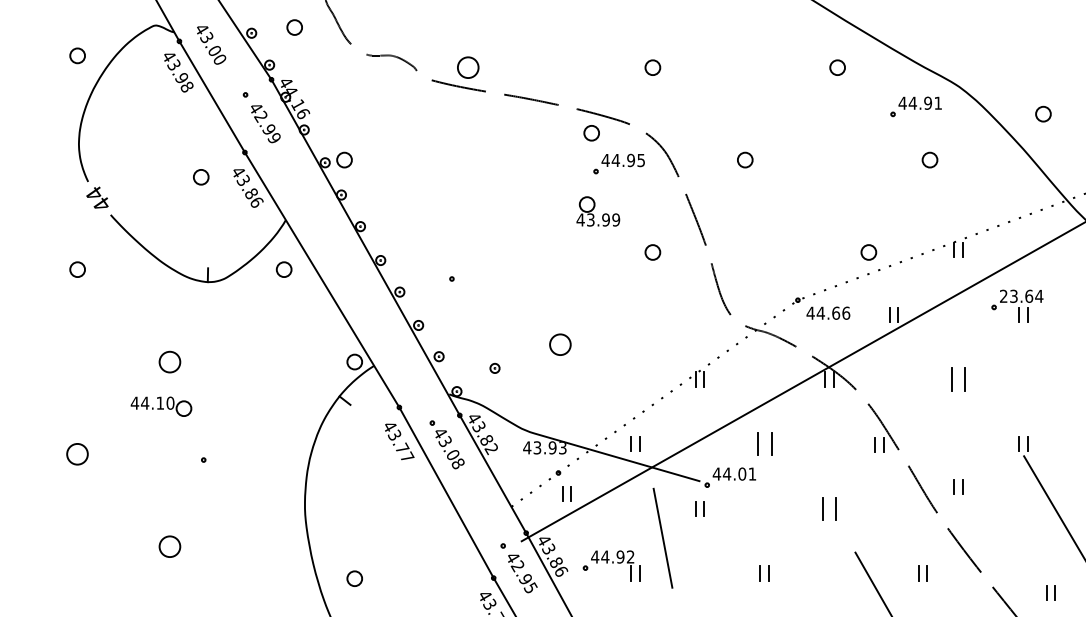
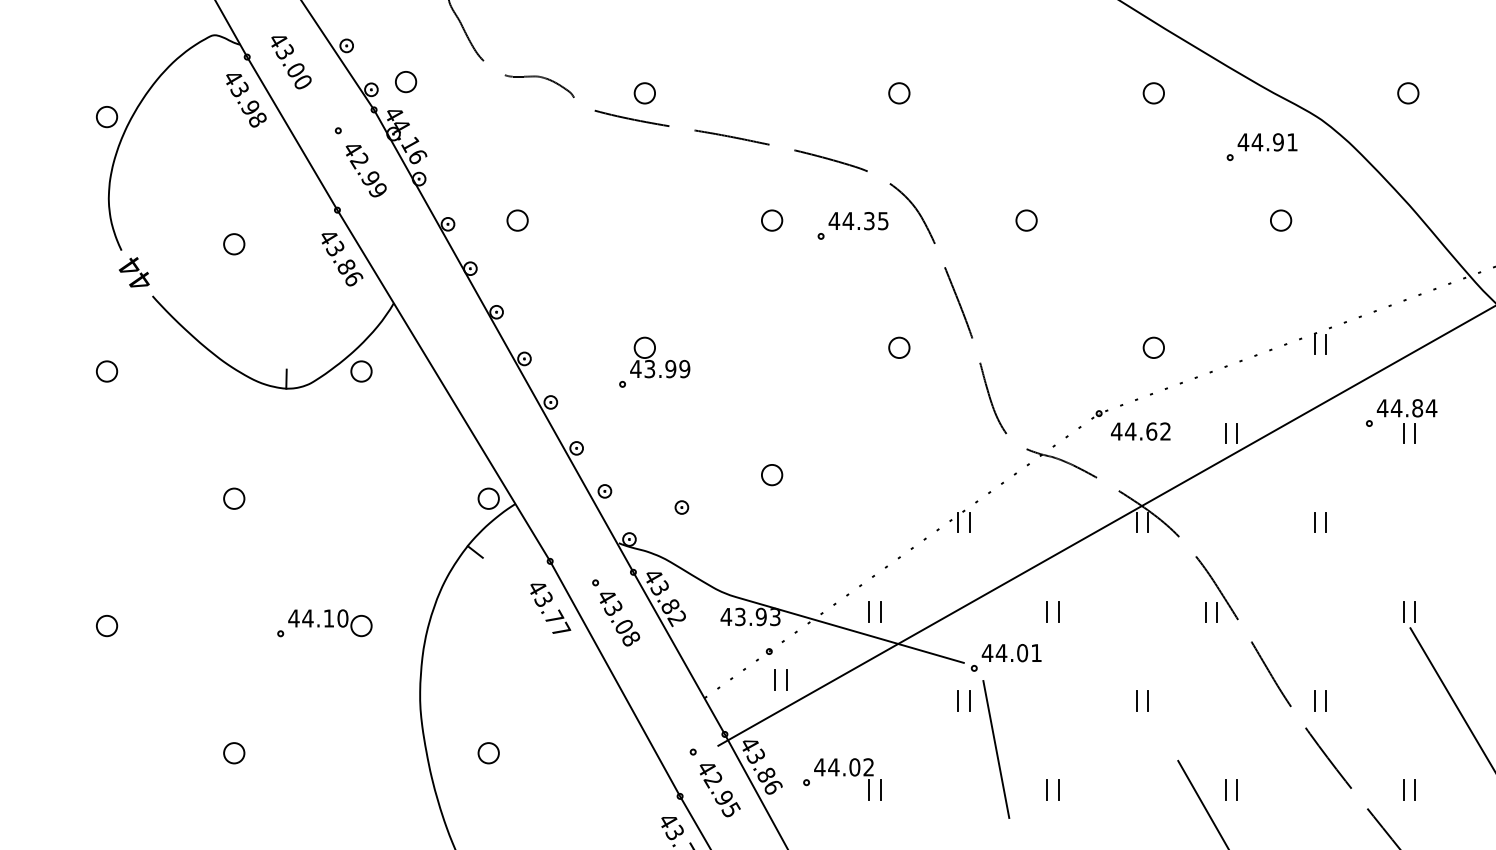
part: (295, 27) -> (406, 82), moved
part: (77, 56) -> (107, 117), moved
part: (467, 67) -> (644, 93), size x0.71
part: (1043, 114) -> (1408, 93), moved
part: (592, 133) -> (772, 220), moved
part: (344, 160) -> (517, 220), moved
text: (630, 160) -> (868, 220), 44.95 -> 44.35
part: (201, 177) -> (234, 244), moved
part: (594, 208) -> (654, 353), moved
part: (868, 252) -> (1153, 347), moved
part: (284, 269) -> (361, 371), moved
text: (1015, 296) -> (1399, 408), 23.64 -> 44.84
text: (846, 313) -> (1165, 431), 44.66 -> 44.62
part: (560, 345) -> (772, 475), size x0.71
part: (170, 361) -> (234, 498), size x0.71
part: (958, 379) -> (1320, 522), size x0.62
part: (161, 406) -> (330, 623), moved
part: (764, 443) -> (1052, 611), size x0.62
part: (77, 454) -> (107, 626), size x0.71
part: (958, 486) -> (1320, 700), moved
part: (829, 508) -> (1142, 700), size x0.62
line: (663, 538) -> (996, 749), moved
part: (170, 546) -> (234, 753), size x0.71
text: (620, 557) -> (854, 767), 44.92 -> 44.02
part: (923, 573) -> (1231, 789), moved
part: (354, 578) -> (488, 753), moved
part: (1050, 592) -> (1409, 789), moved

